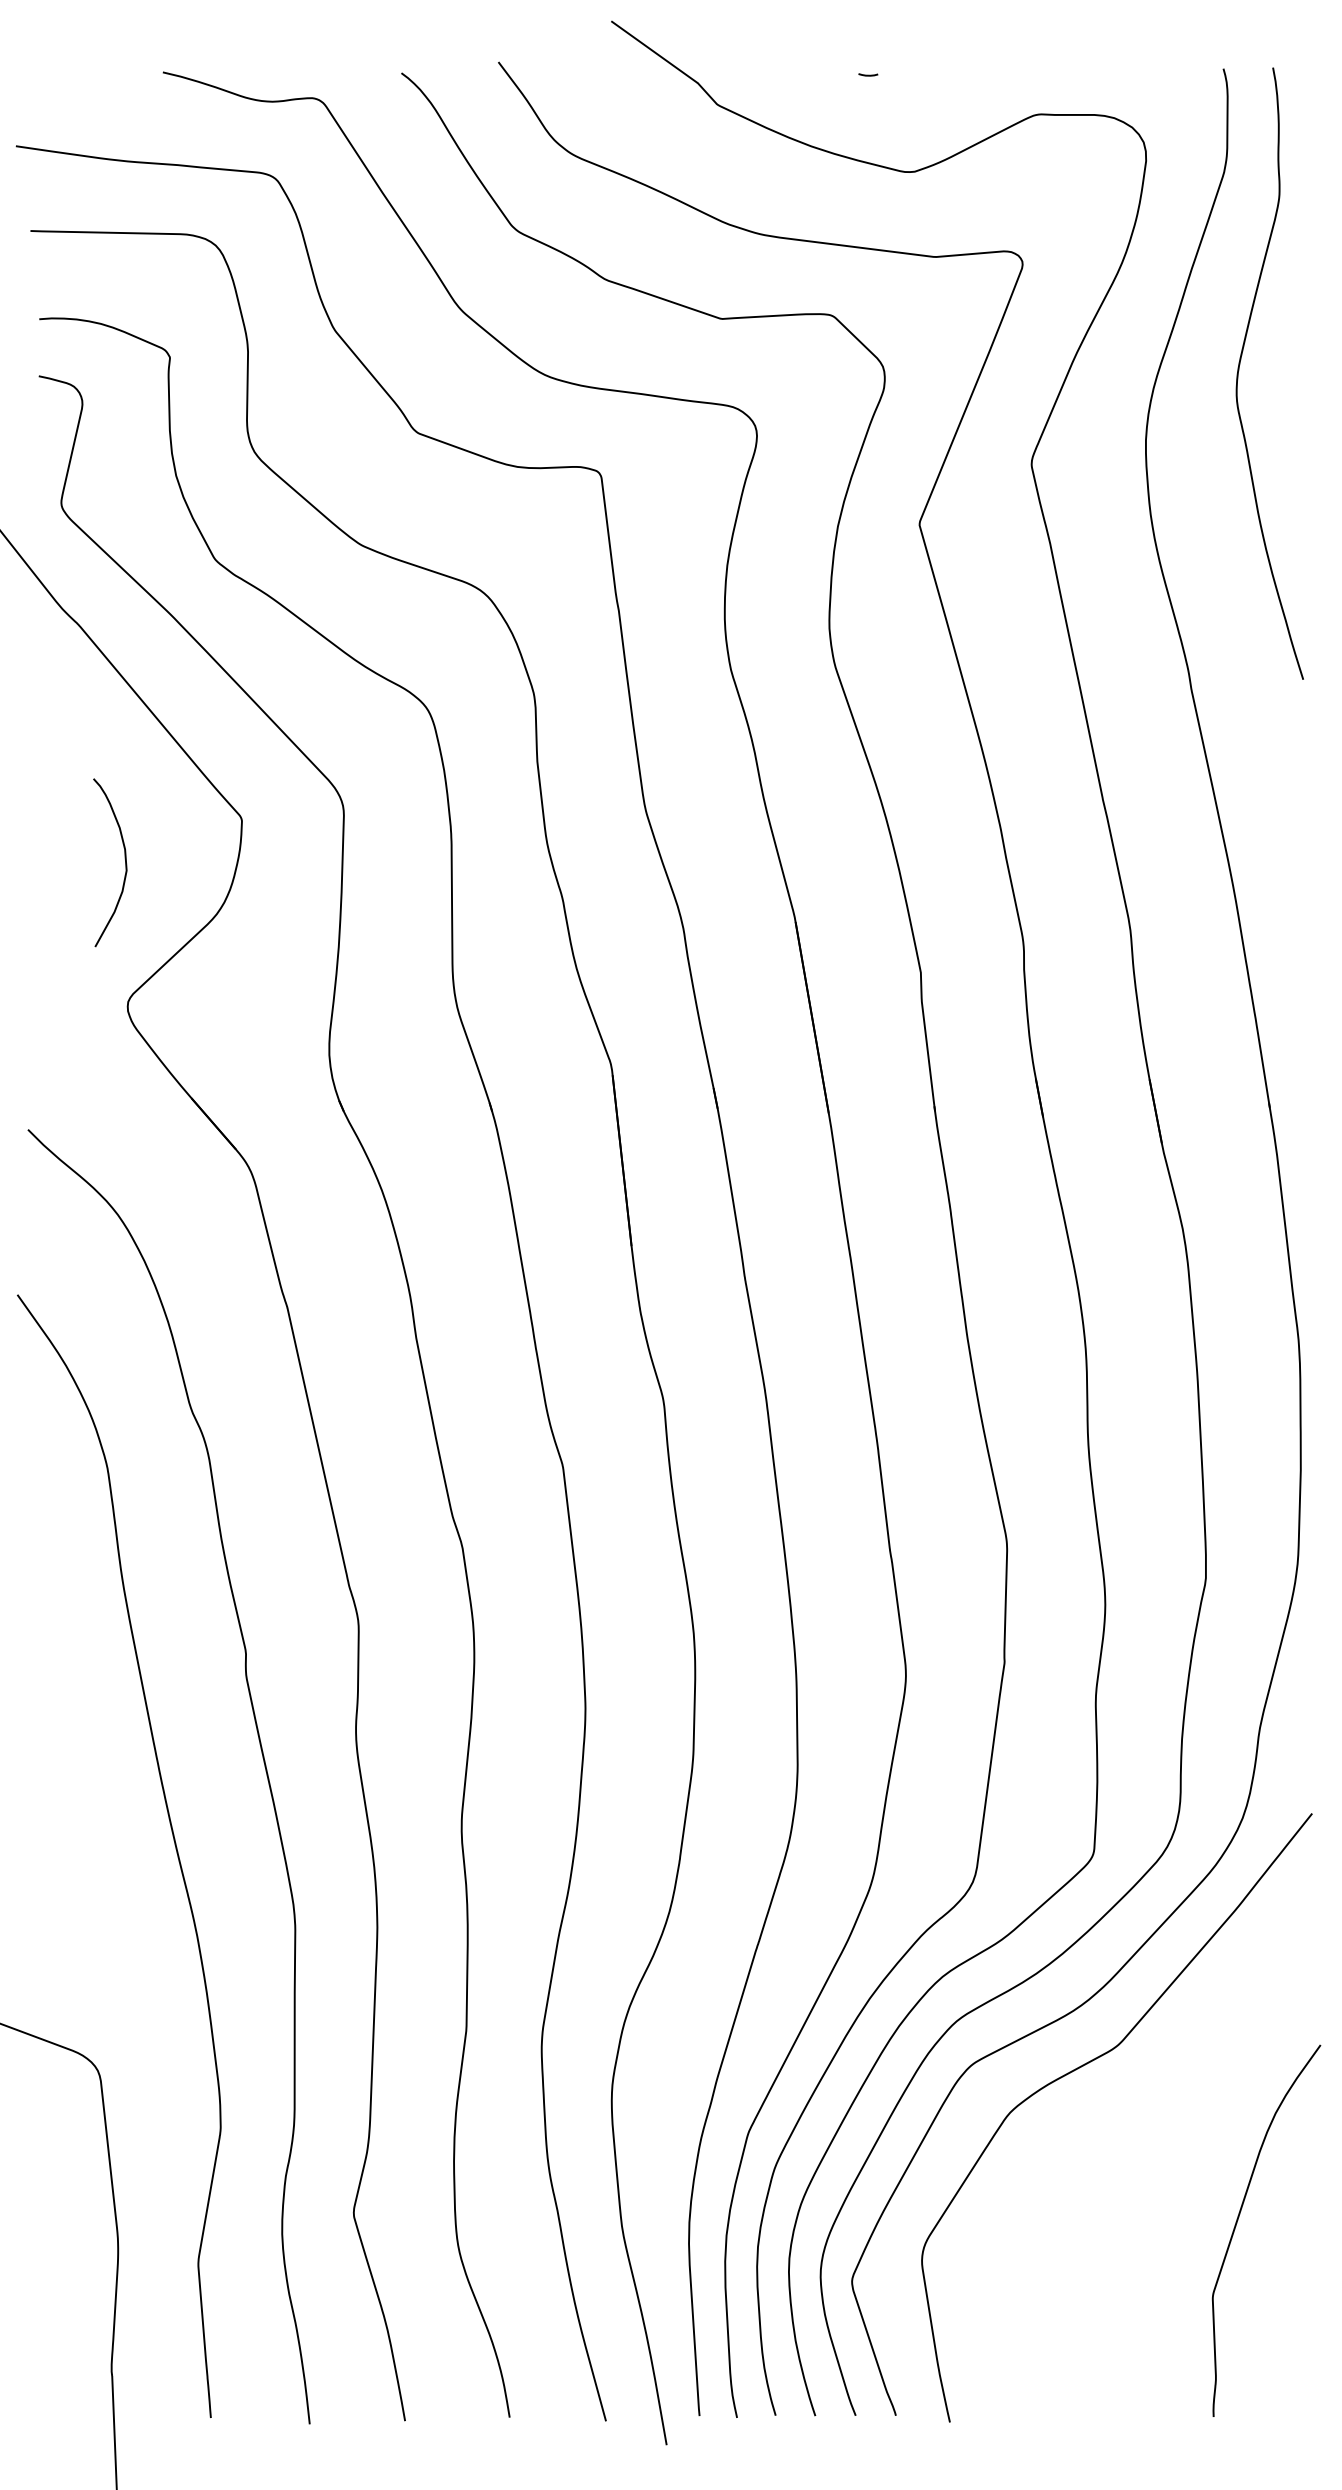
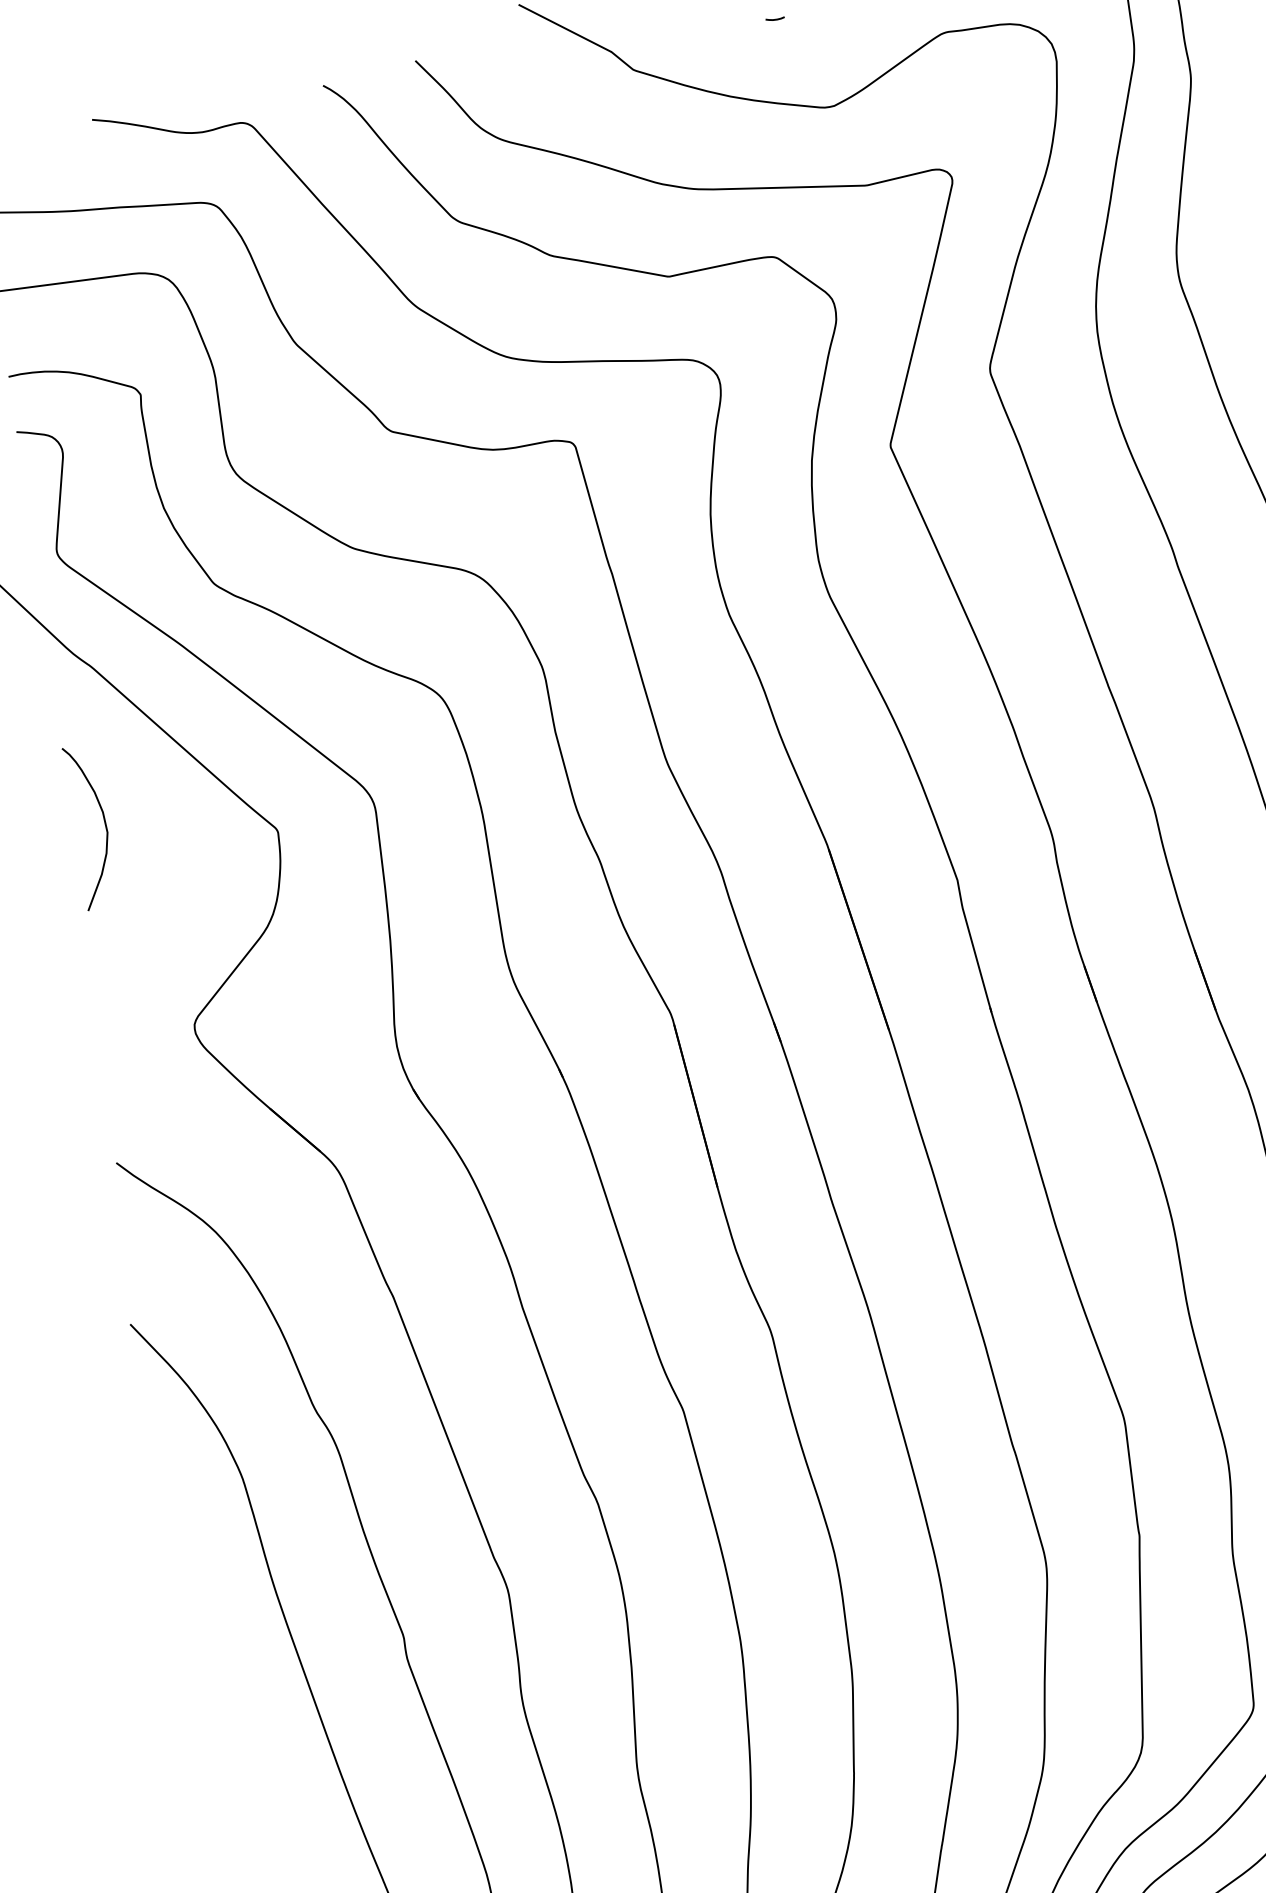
curve: (124, 858) -> (103, 821), moved

